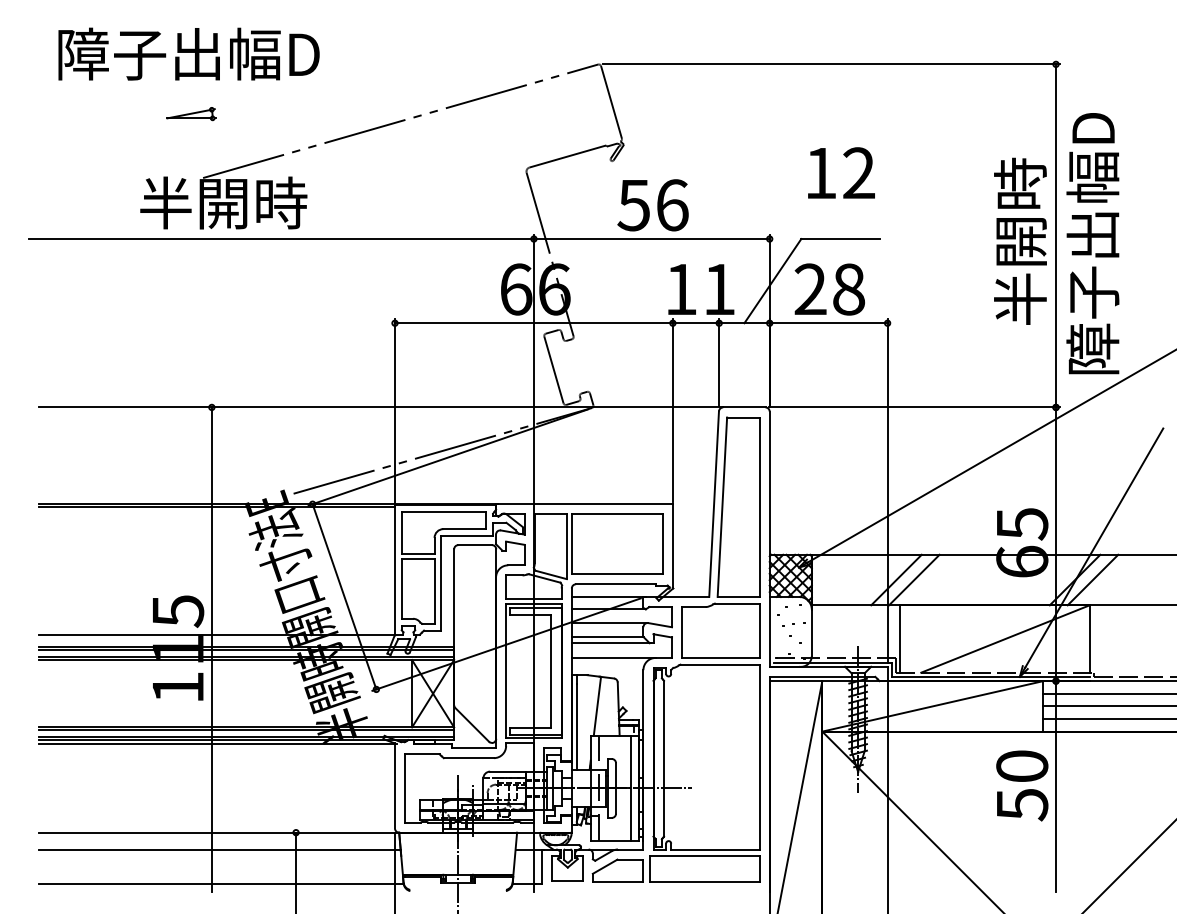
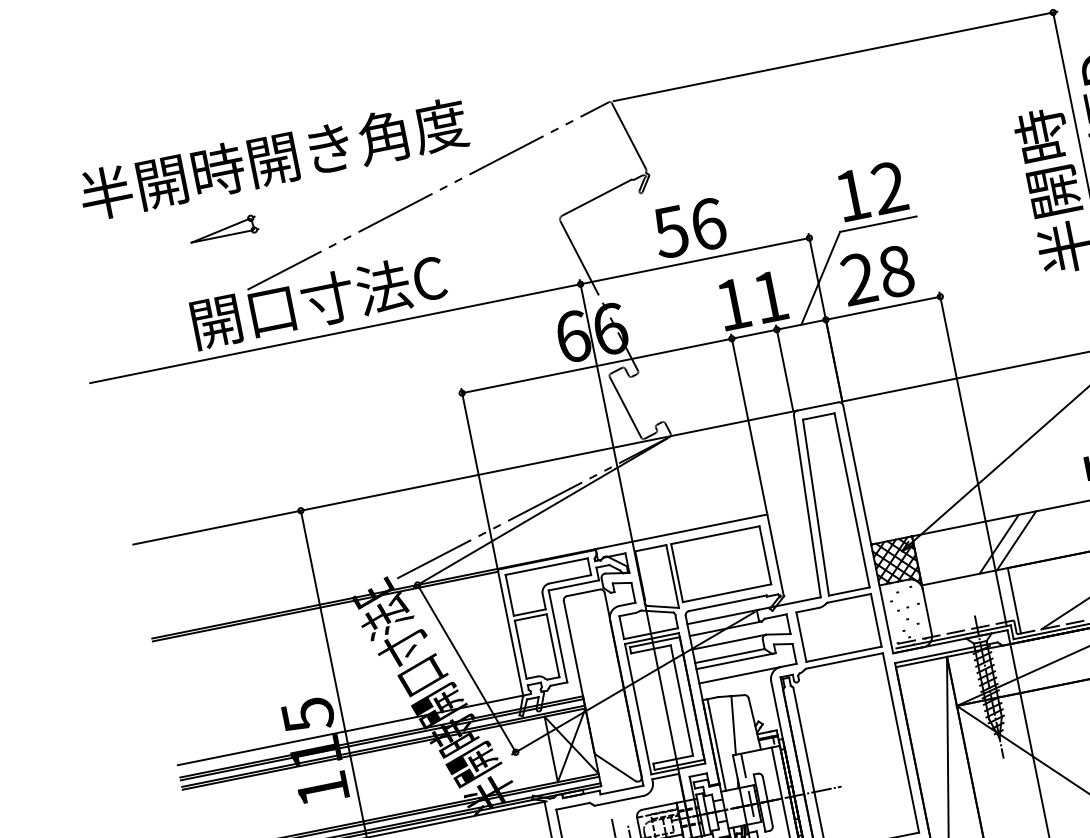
text: (254, 53) -> (273, 158), 障子出幅D -> 半開時開き角度
part: (191, 113) -> (223, 229), size x1.43
text: (841, 172) -> (872, 190), moved
text: (270, 202) -> (317, 300), 半開時 -> 開口寸法C

